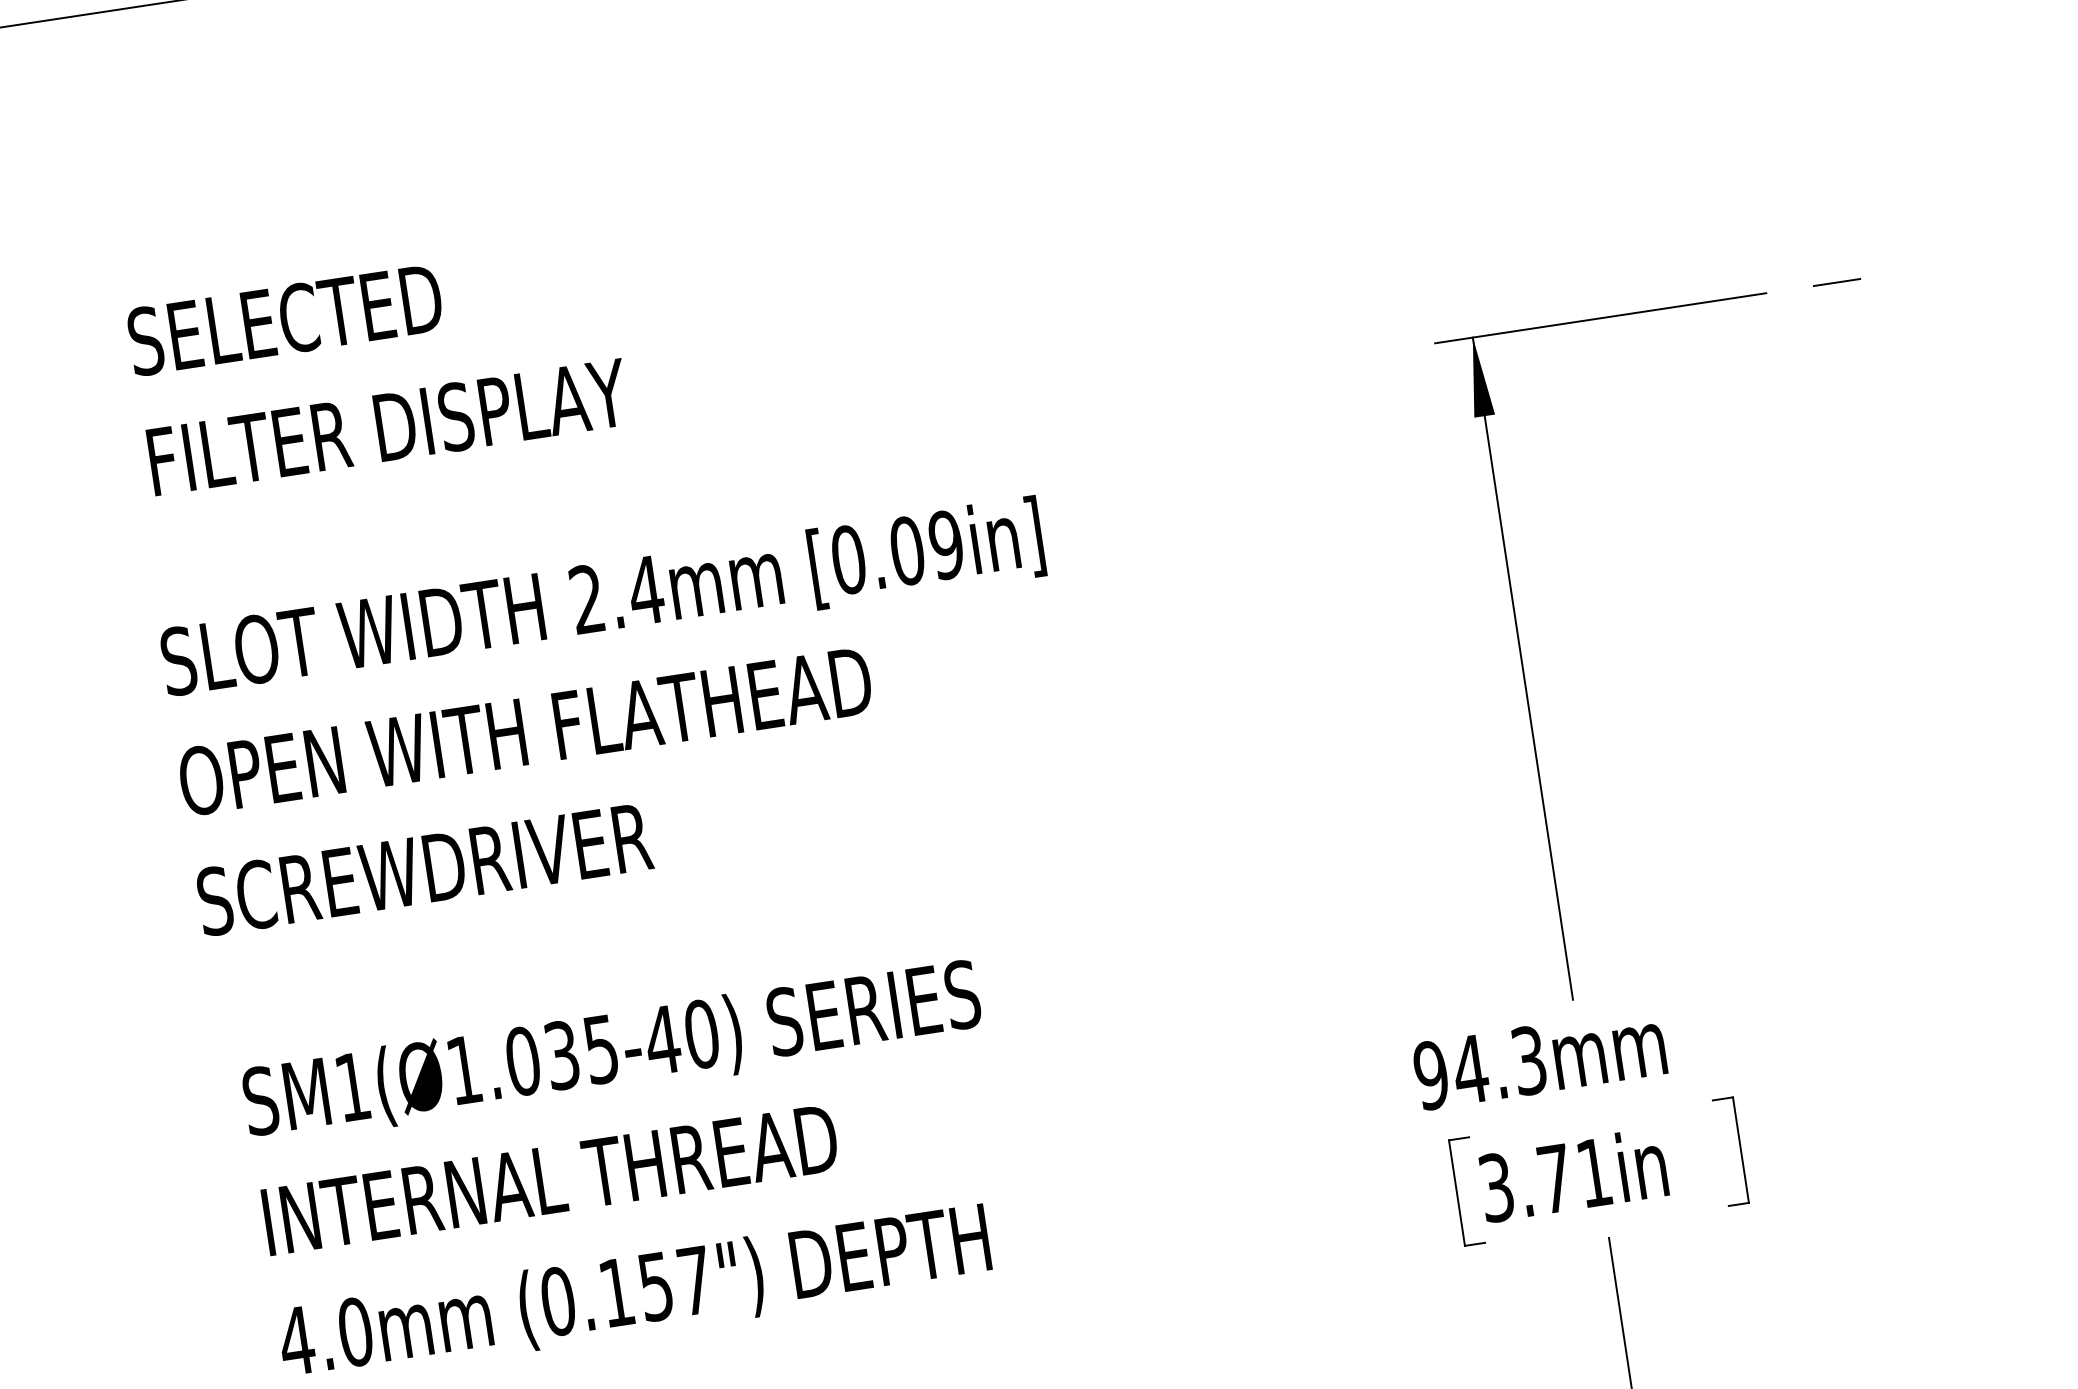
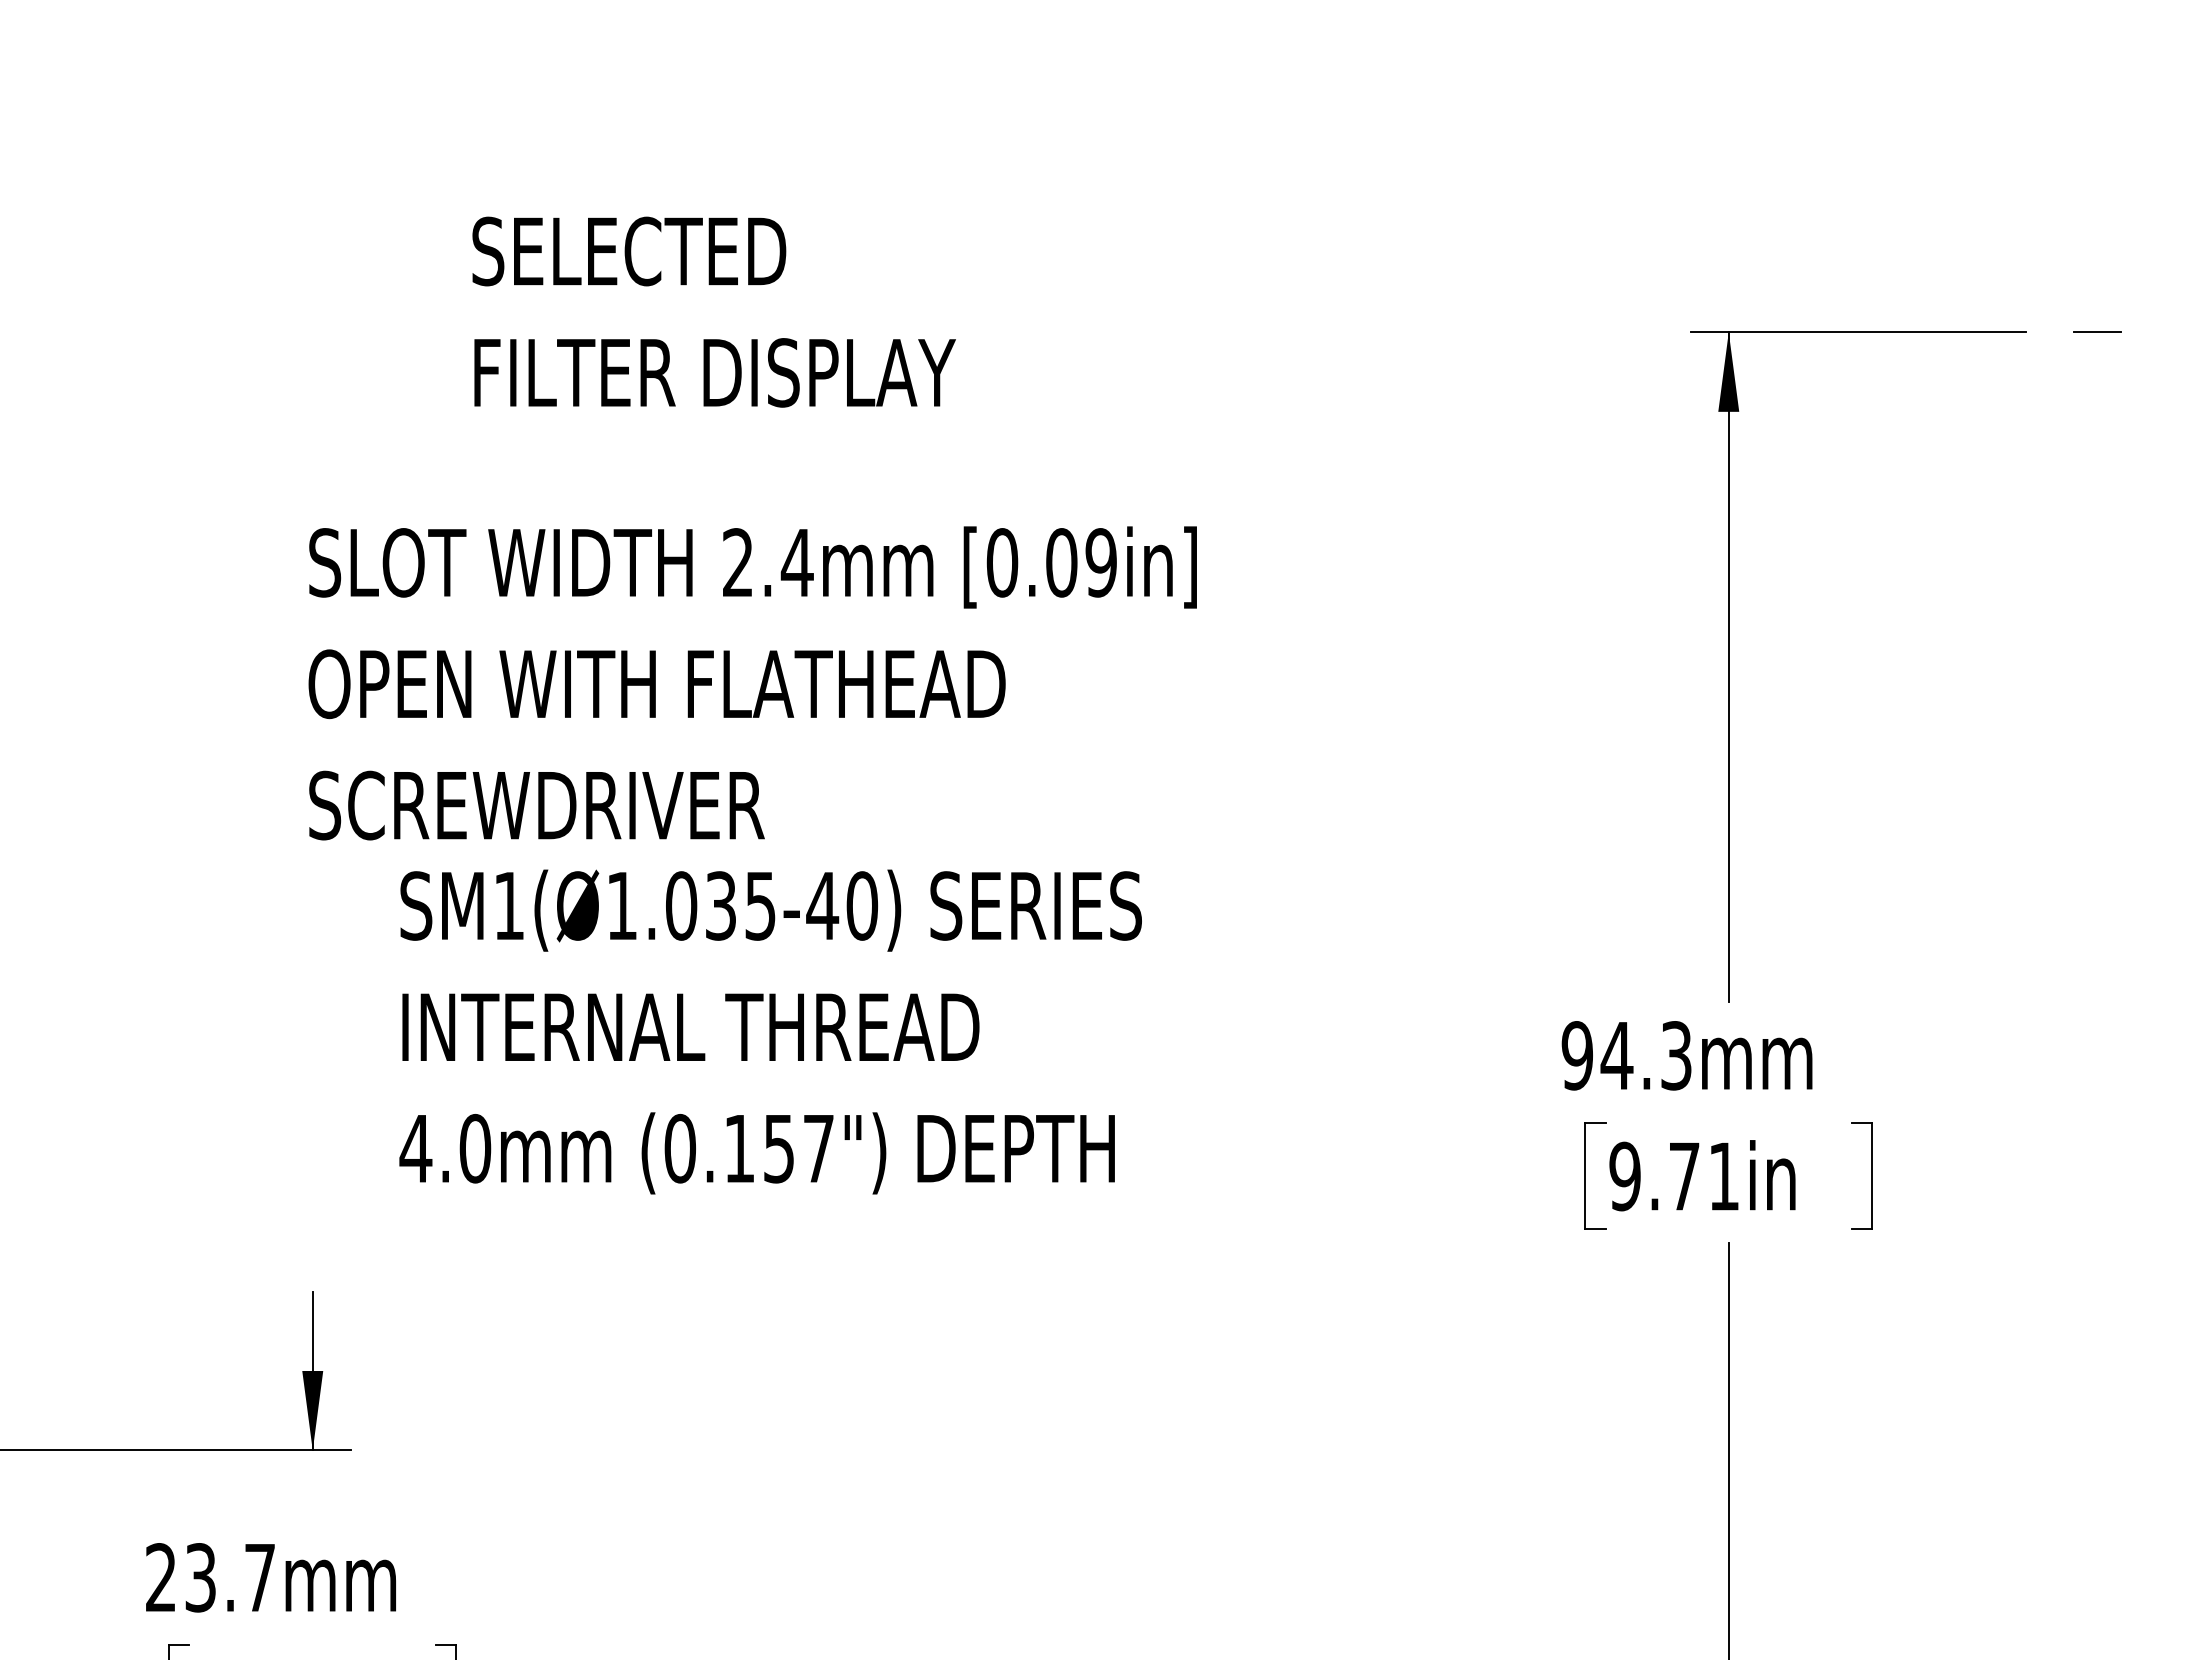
text: (377, 366) -> (713, 311), moved
text: (619, 716) -> (752, 683), moved
text: (1495, 1187) -> (1624, 1176), 3.71in -> 9.71in

